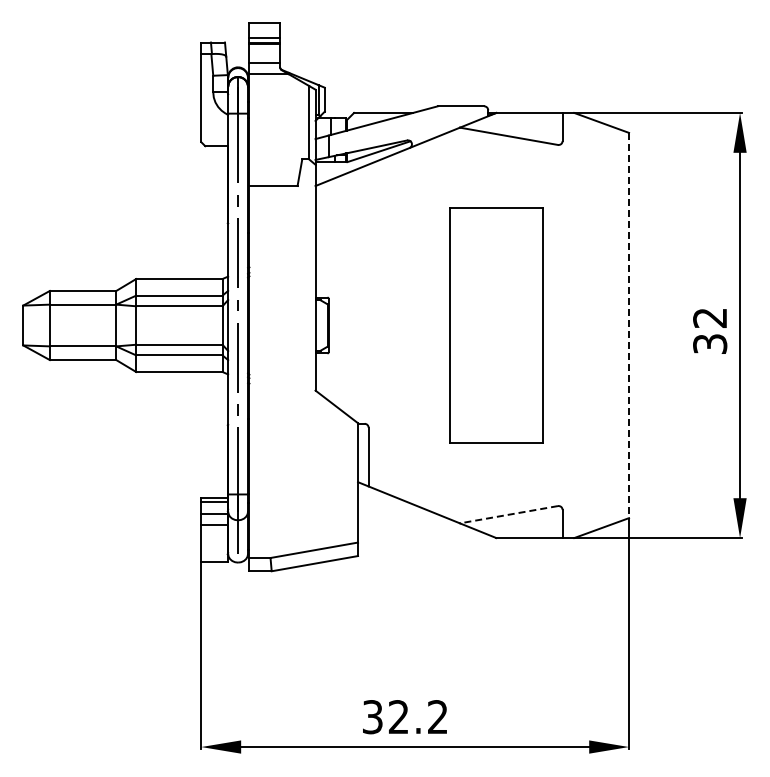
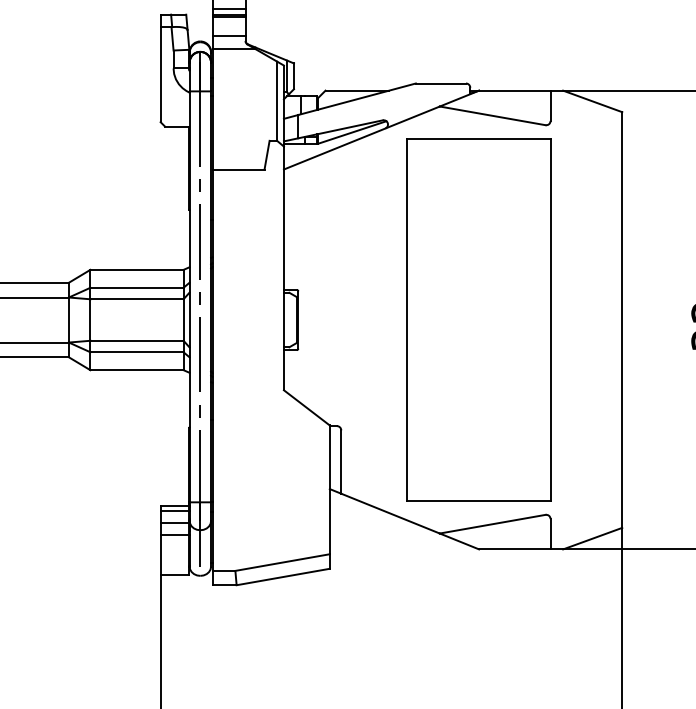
part: (496, 325) -> (479, 320), size x1.43
line: (629, 325) -> (622, 320), dashed -> solid
line: (508, 514) -> (492, 523), dashed -> solid

